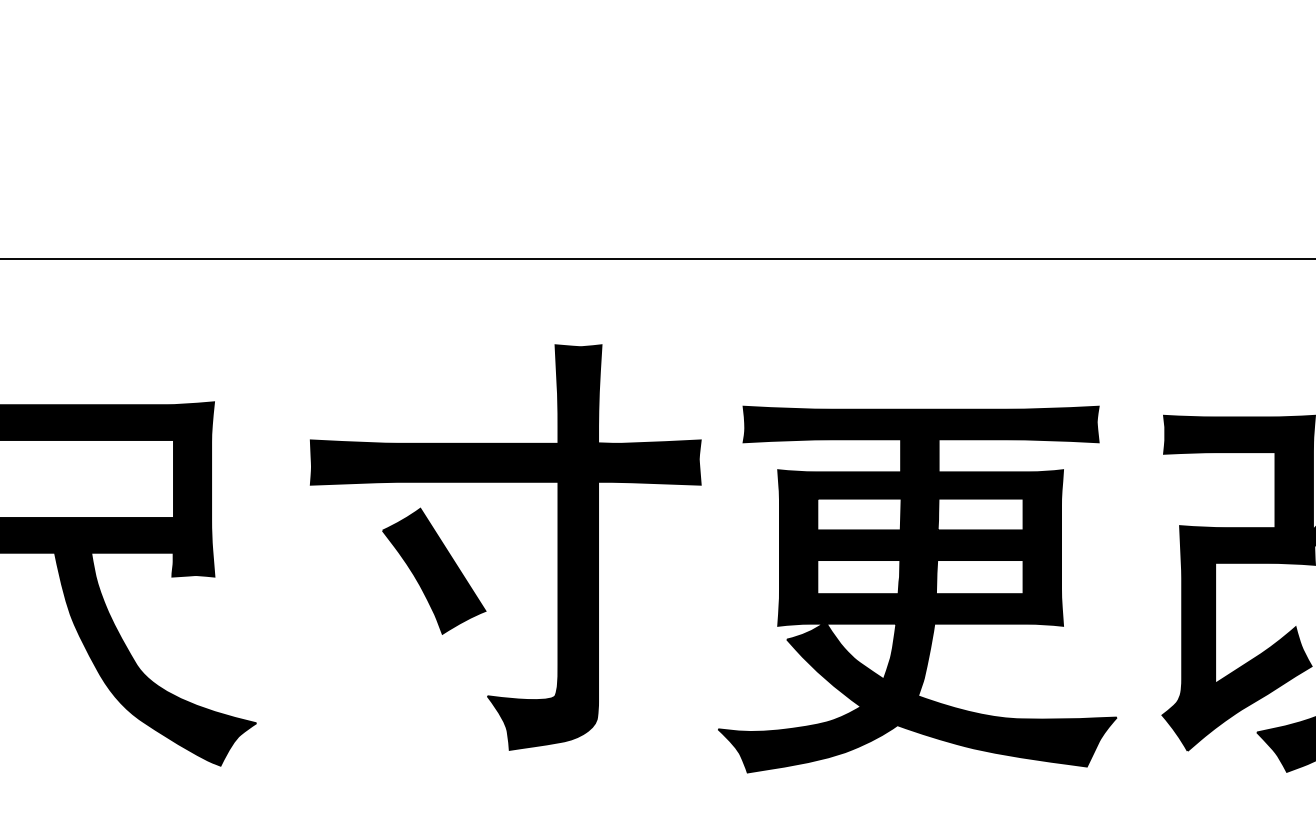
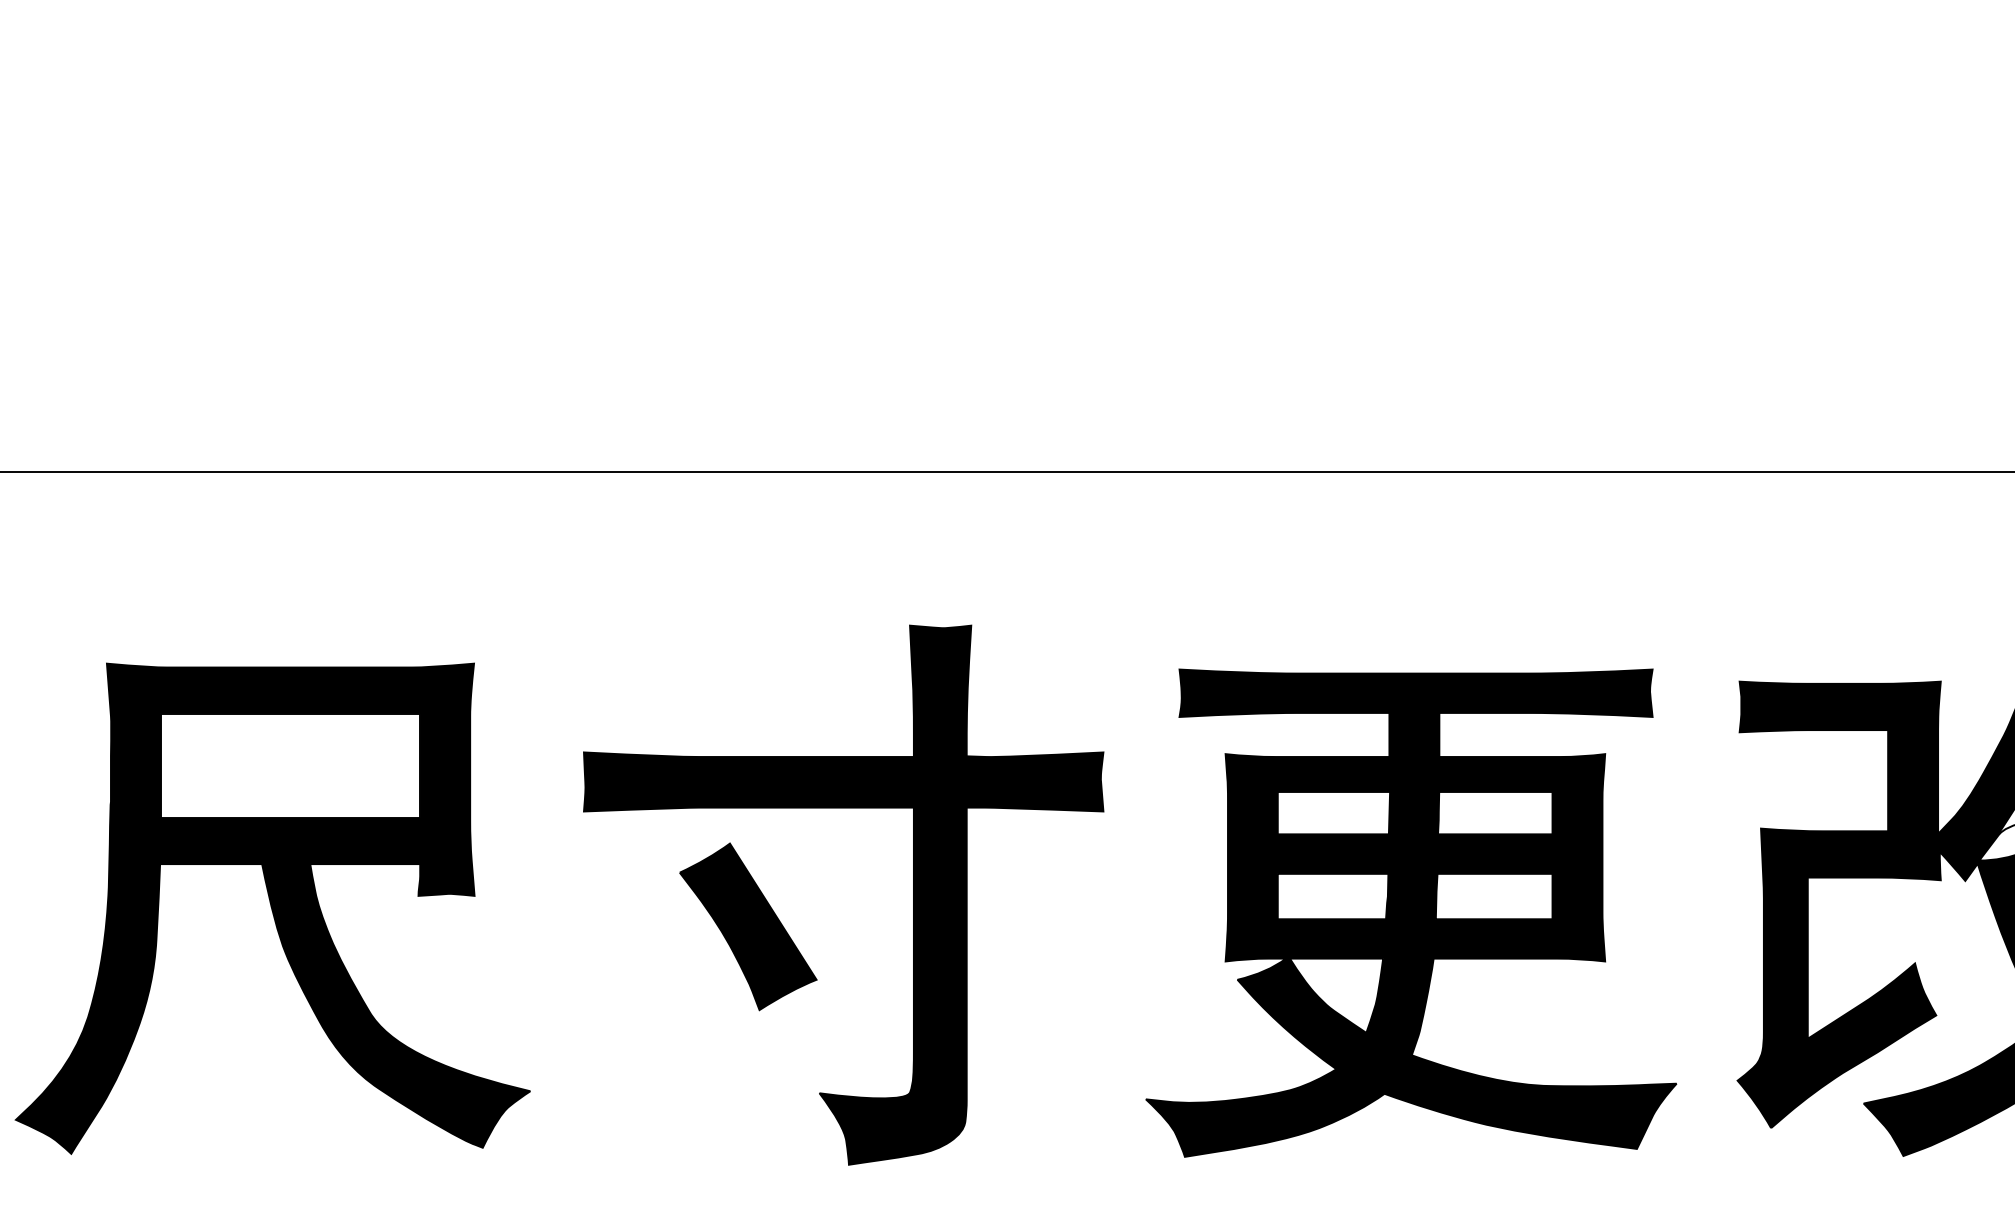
part: (462, 572) -> (785, 928), moved

